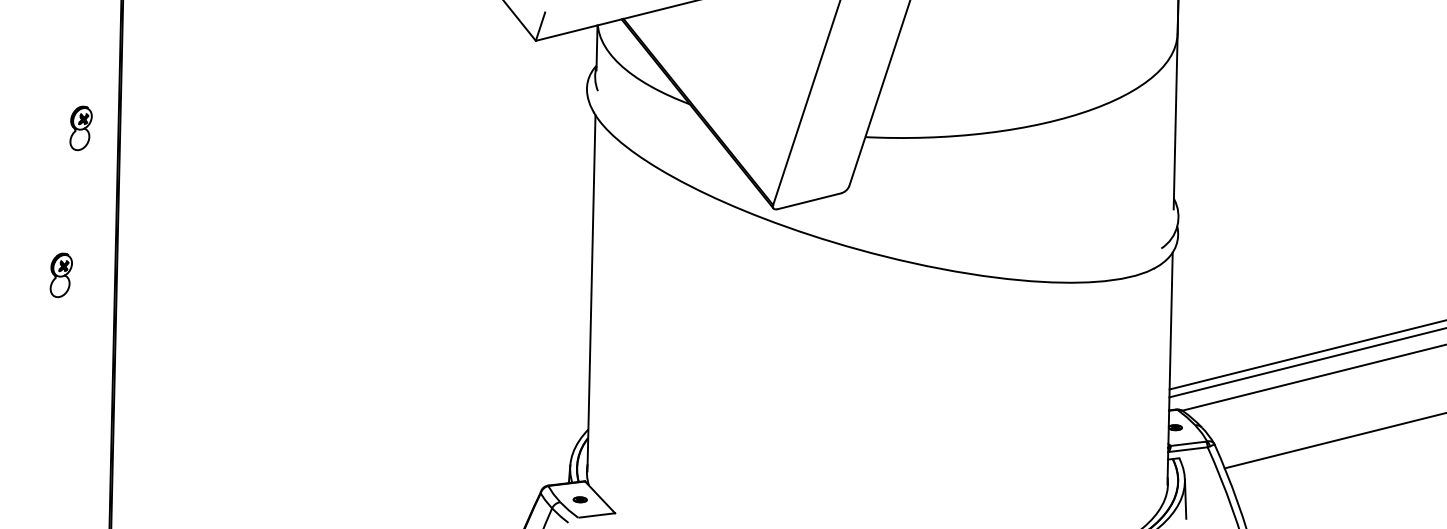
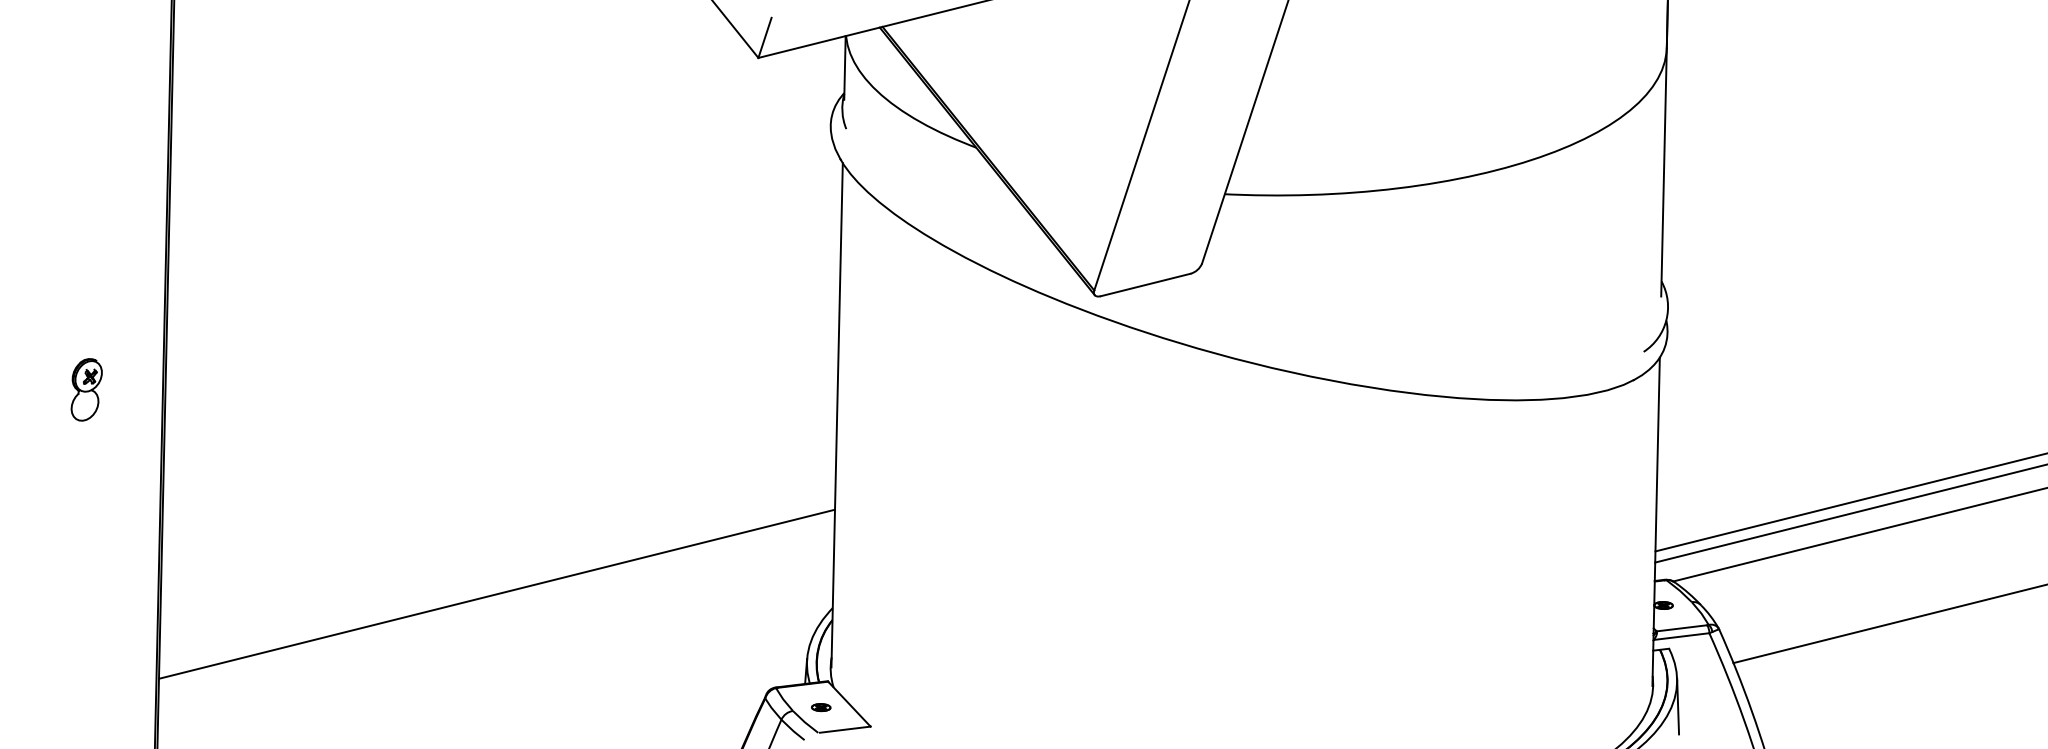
part: (80, 128) -> (114, 181), removed
line: (350, 419) -> (496, 593), added

